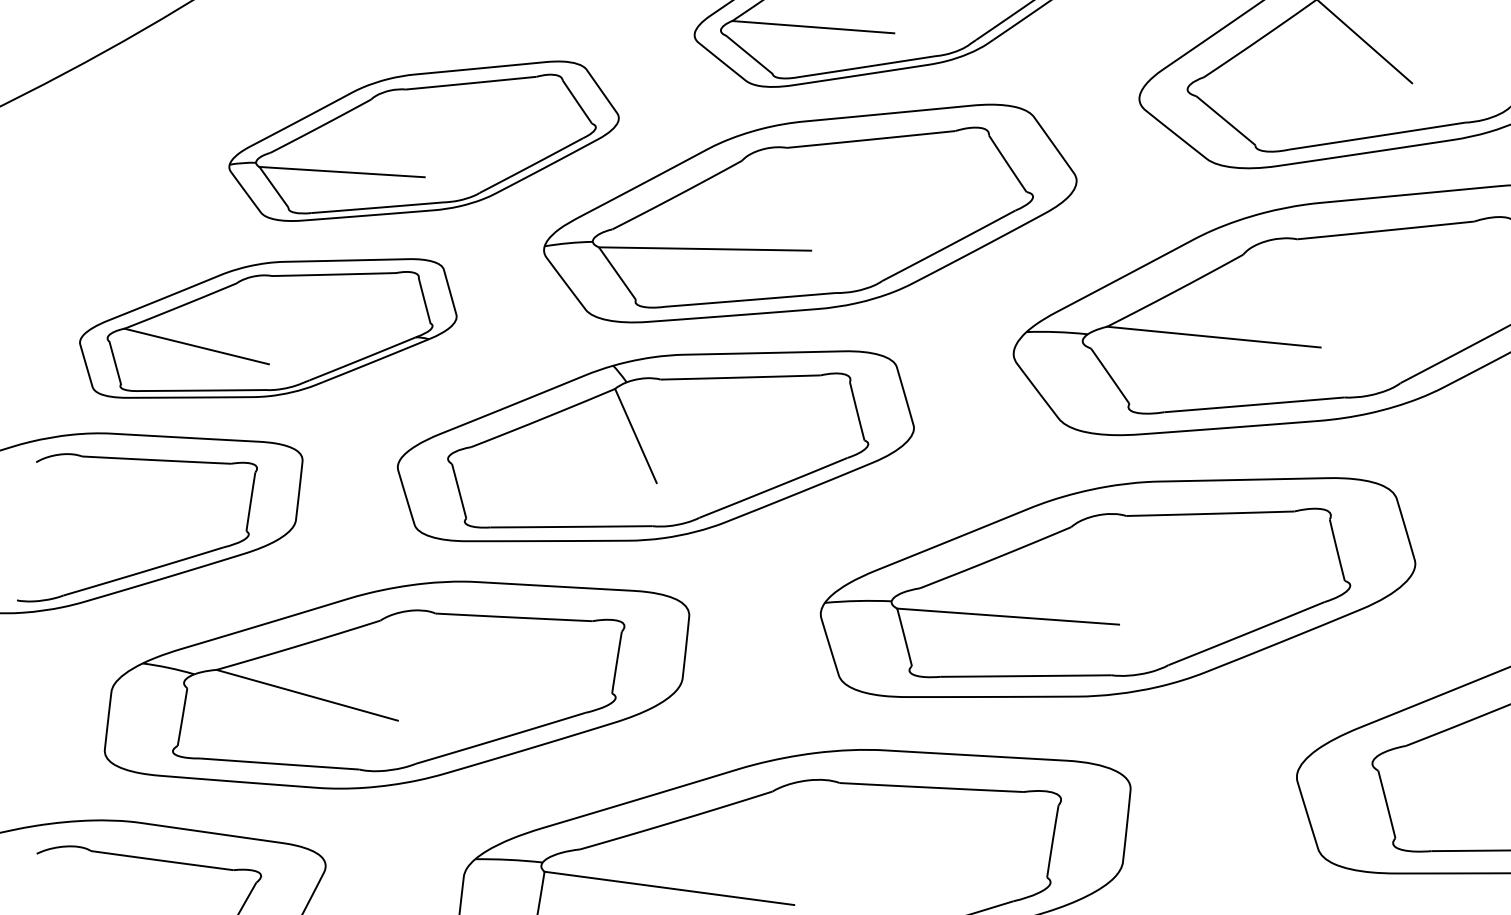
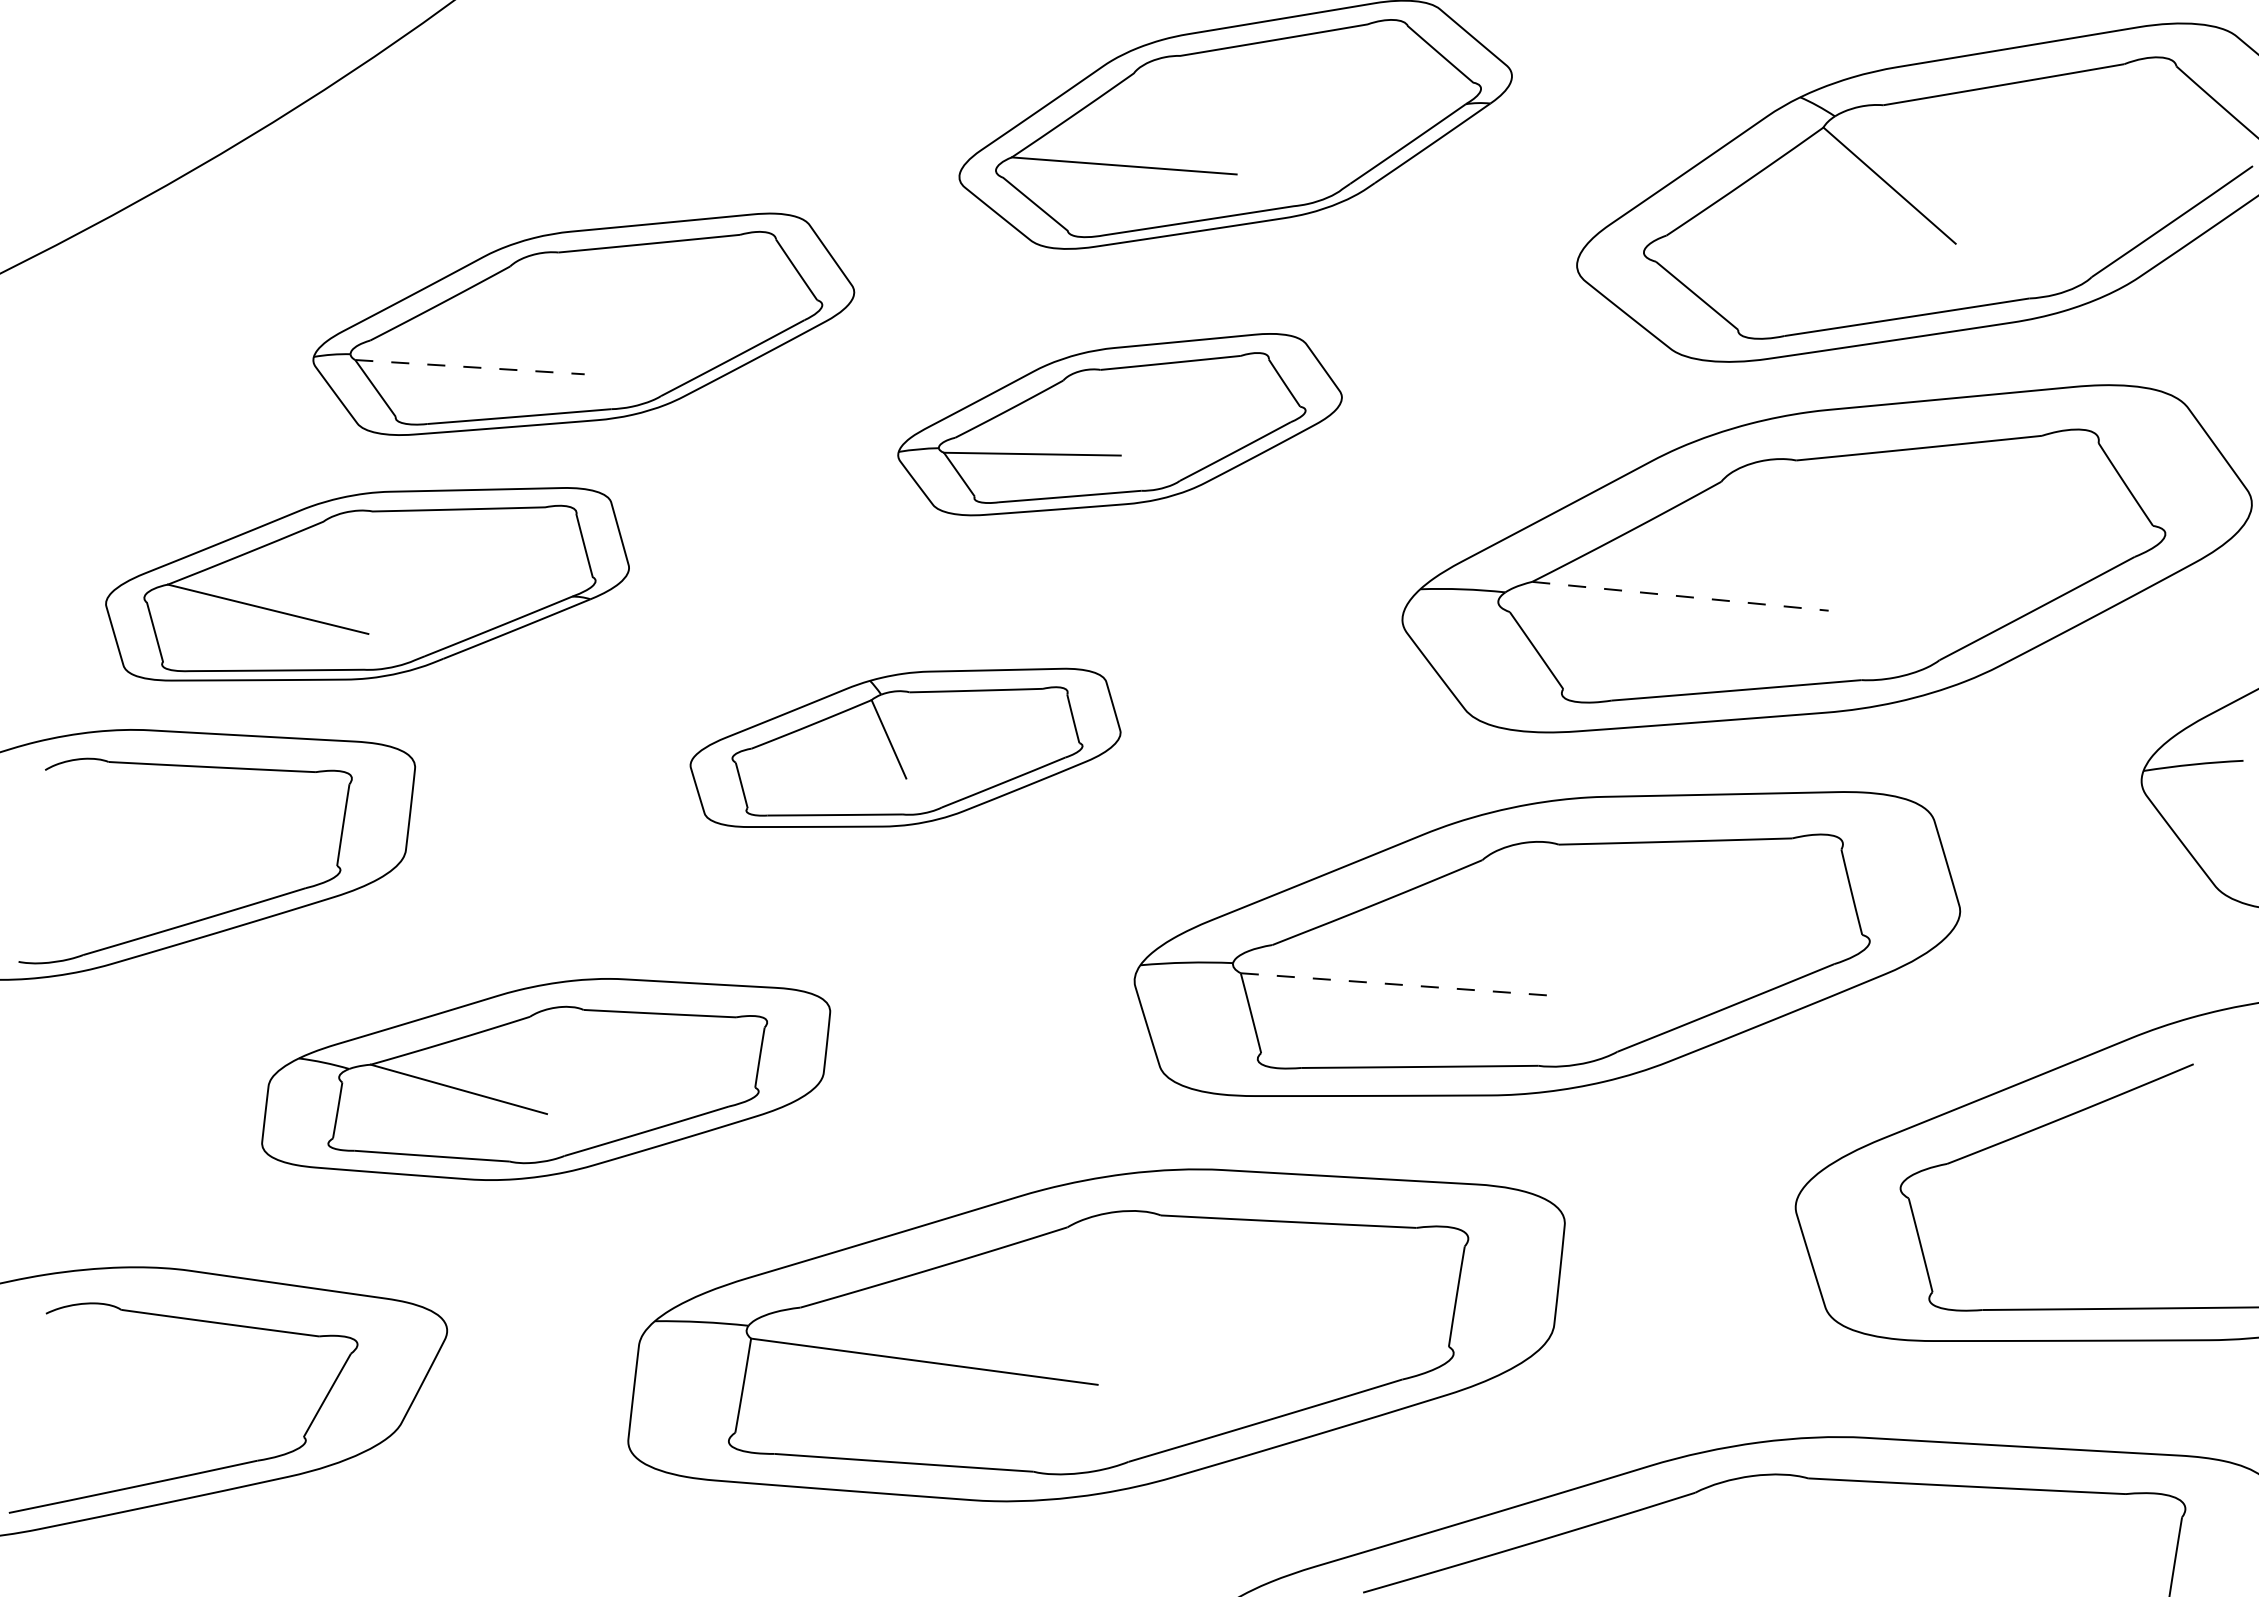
line: (341, 172) -> (469, 367), solid -> dashed
part: (809, 213) -> (1119, 424), size x0.6
line: (1213, 337) -> (1680, 596), solid -> dashed
part: (655, 446) -> (905, 747), size x0.6
line: (1008, 616) -> (1395, 984), solid -> dashed
part: (396, 685) -> (545, 1079), size x0.7

